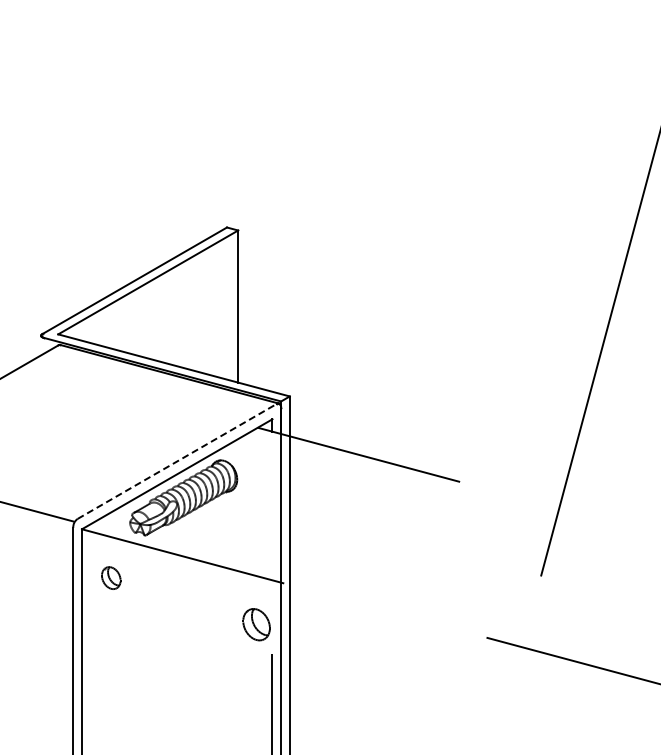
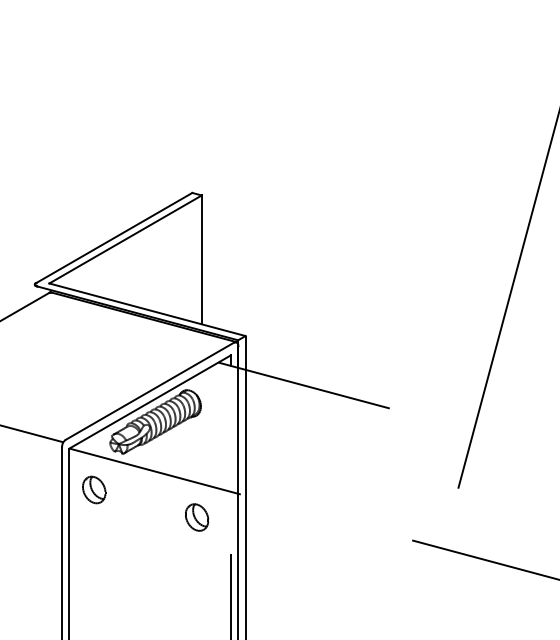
line: (177, 461) -> (150, 391), dashed -> solid
part: (111, 577) -> (94, 489), size x1.43
part: (256, 624) -> (196, 517), moved

